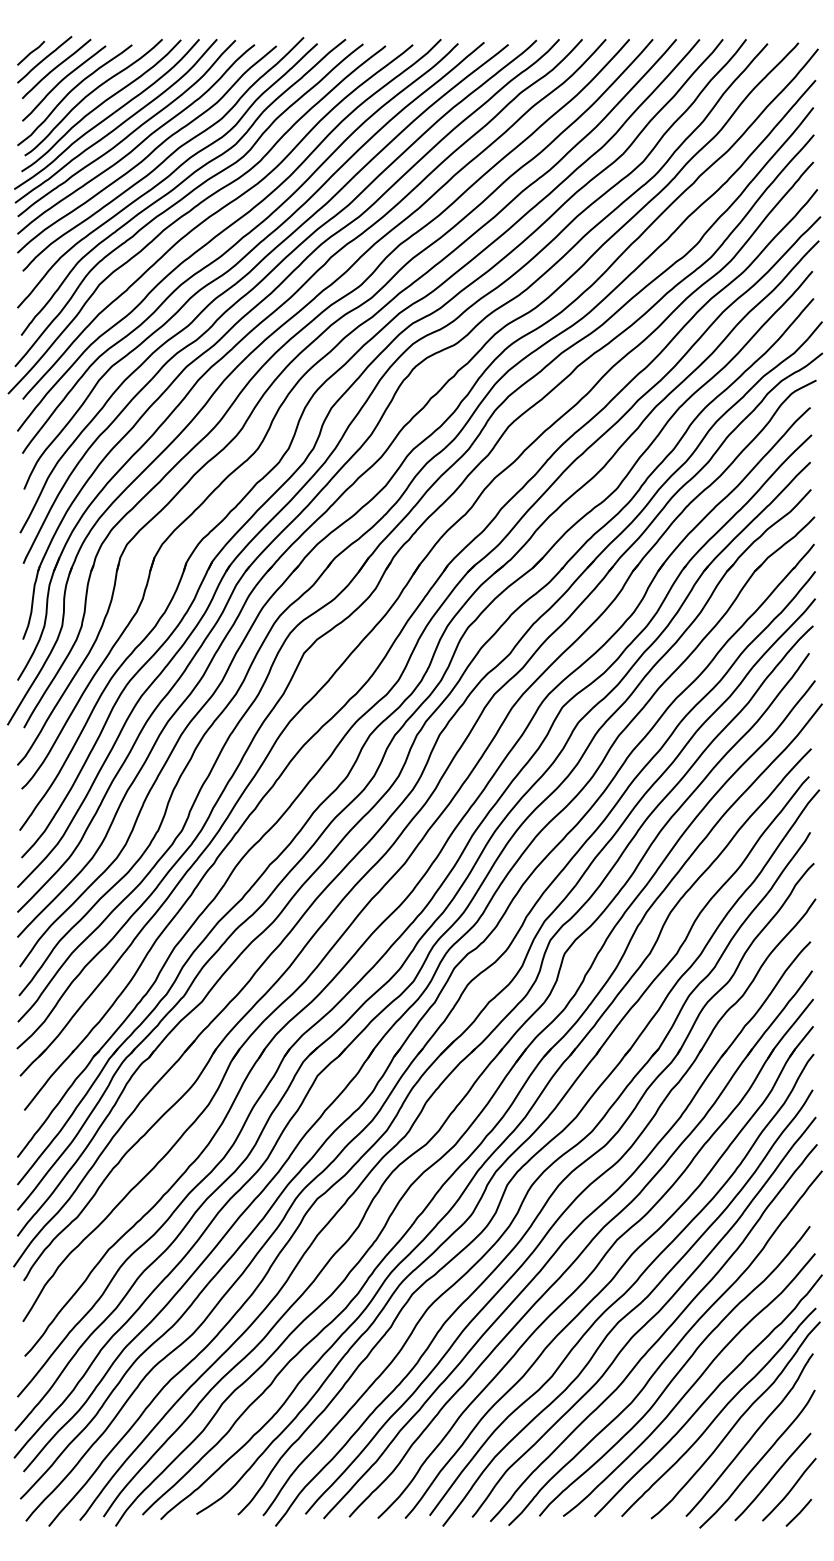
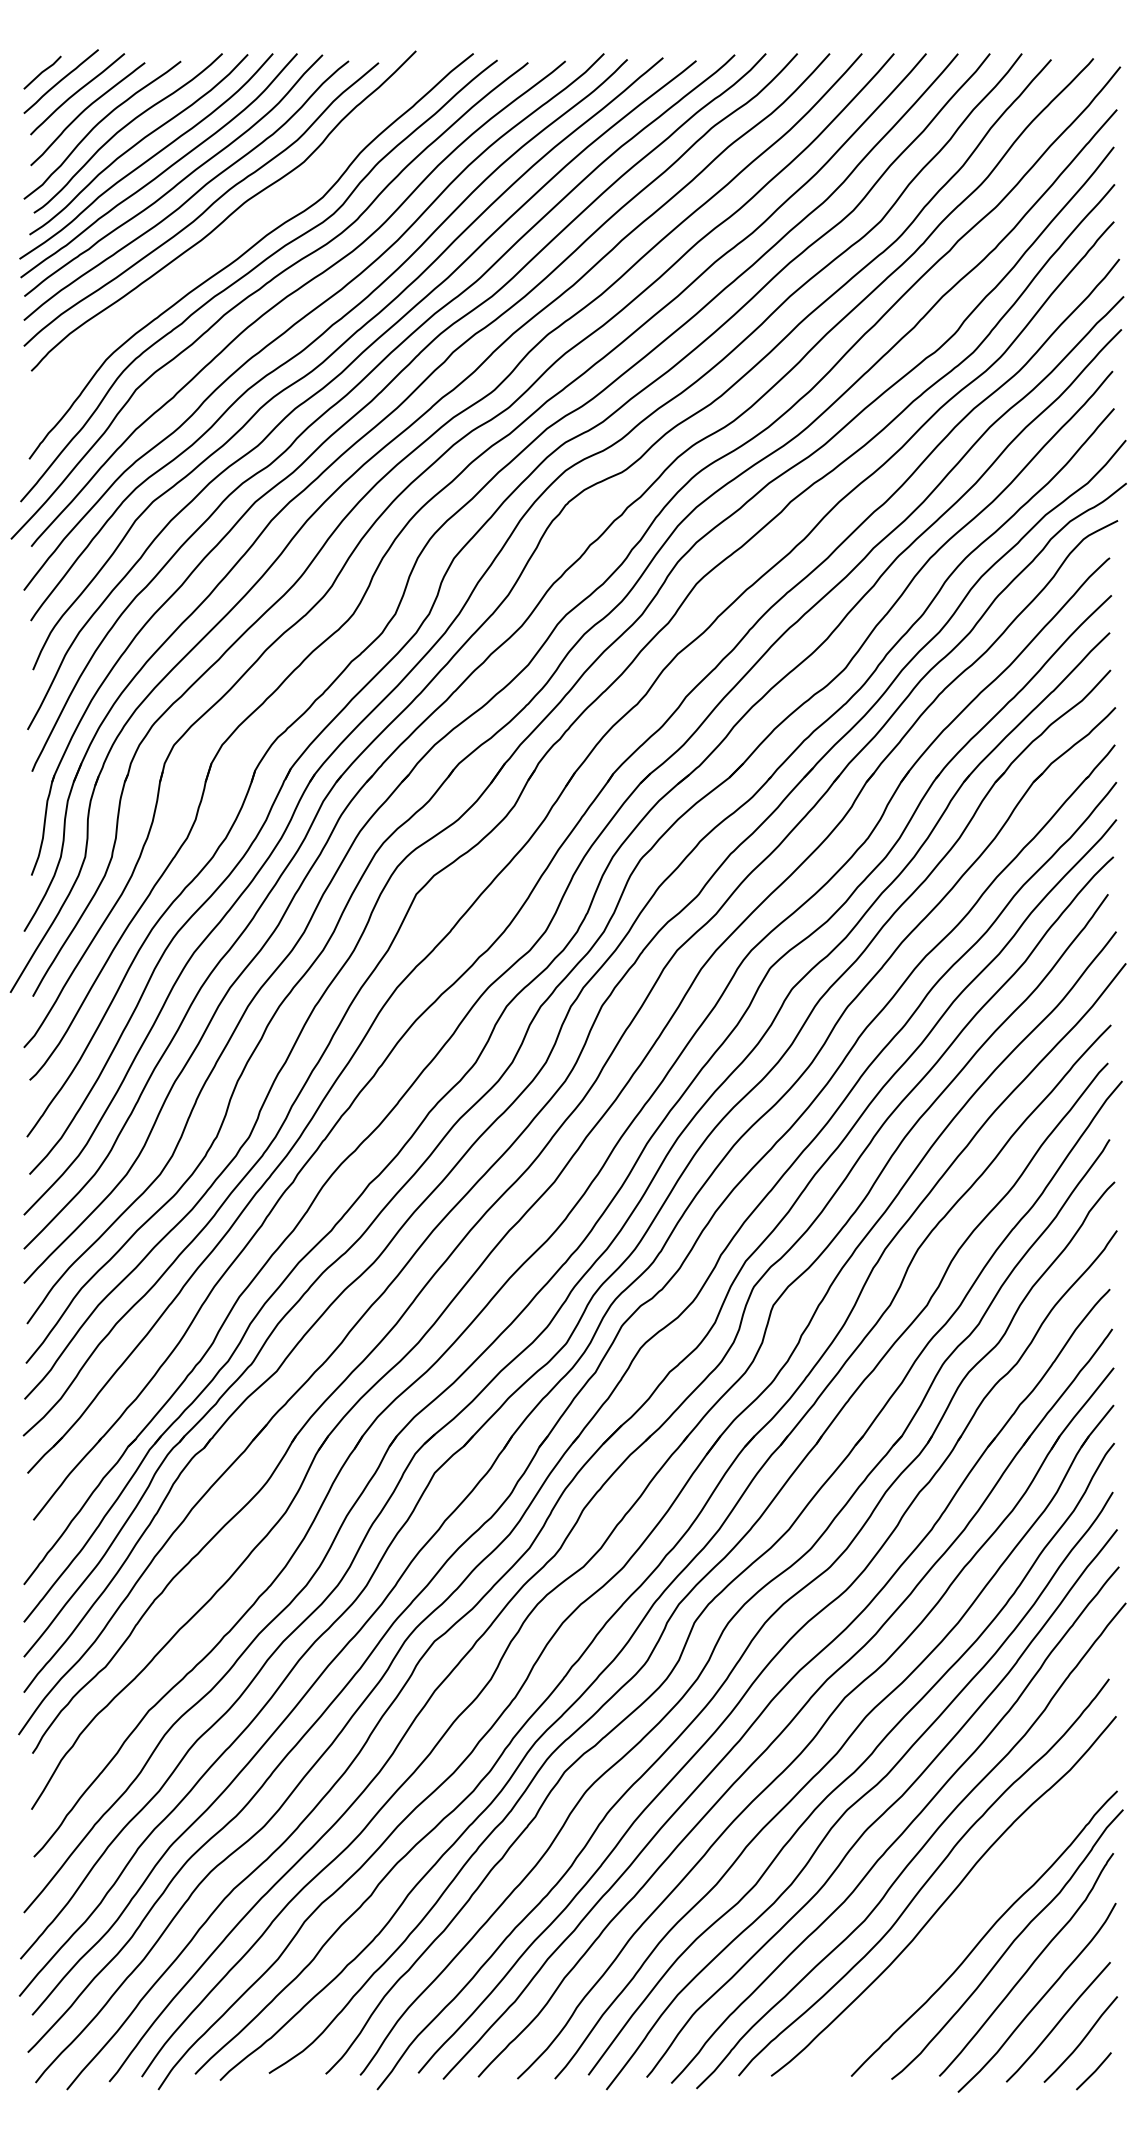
curve: (168, 175) -> (230, 240), removed
curve: (708, 1395) -> (970, 1910), removed

